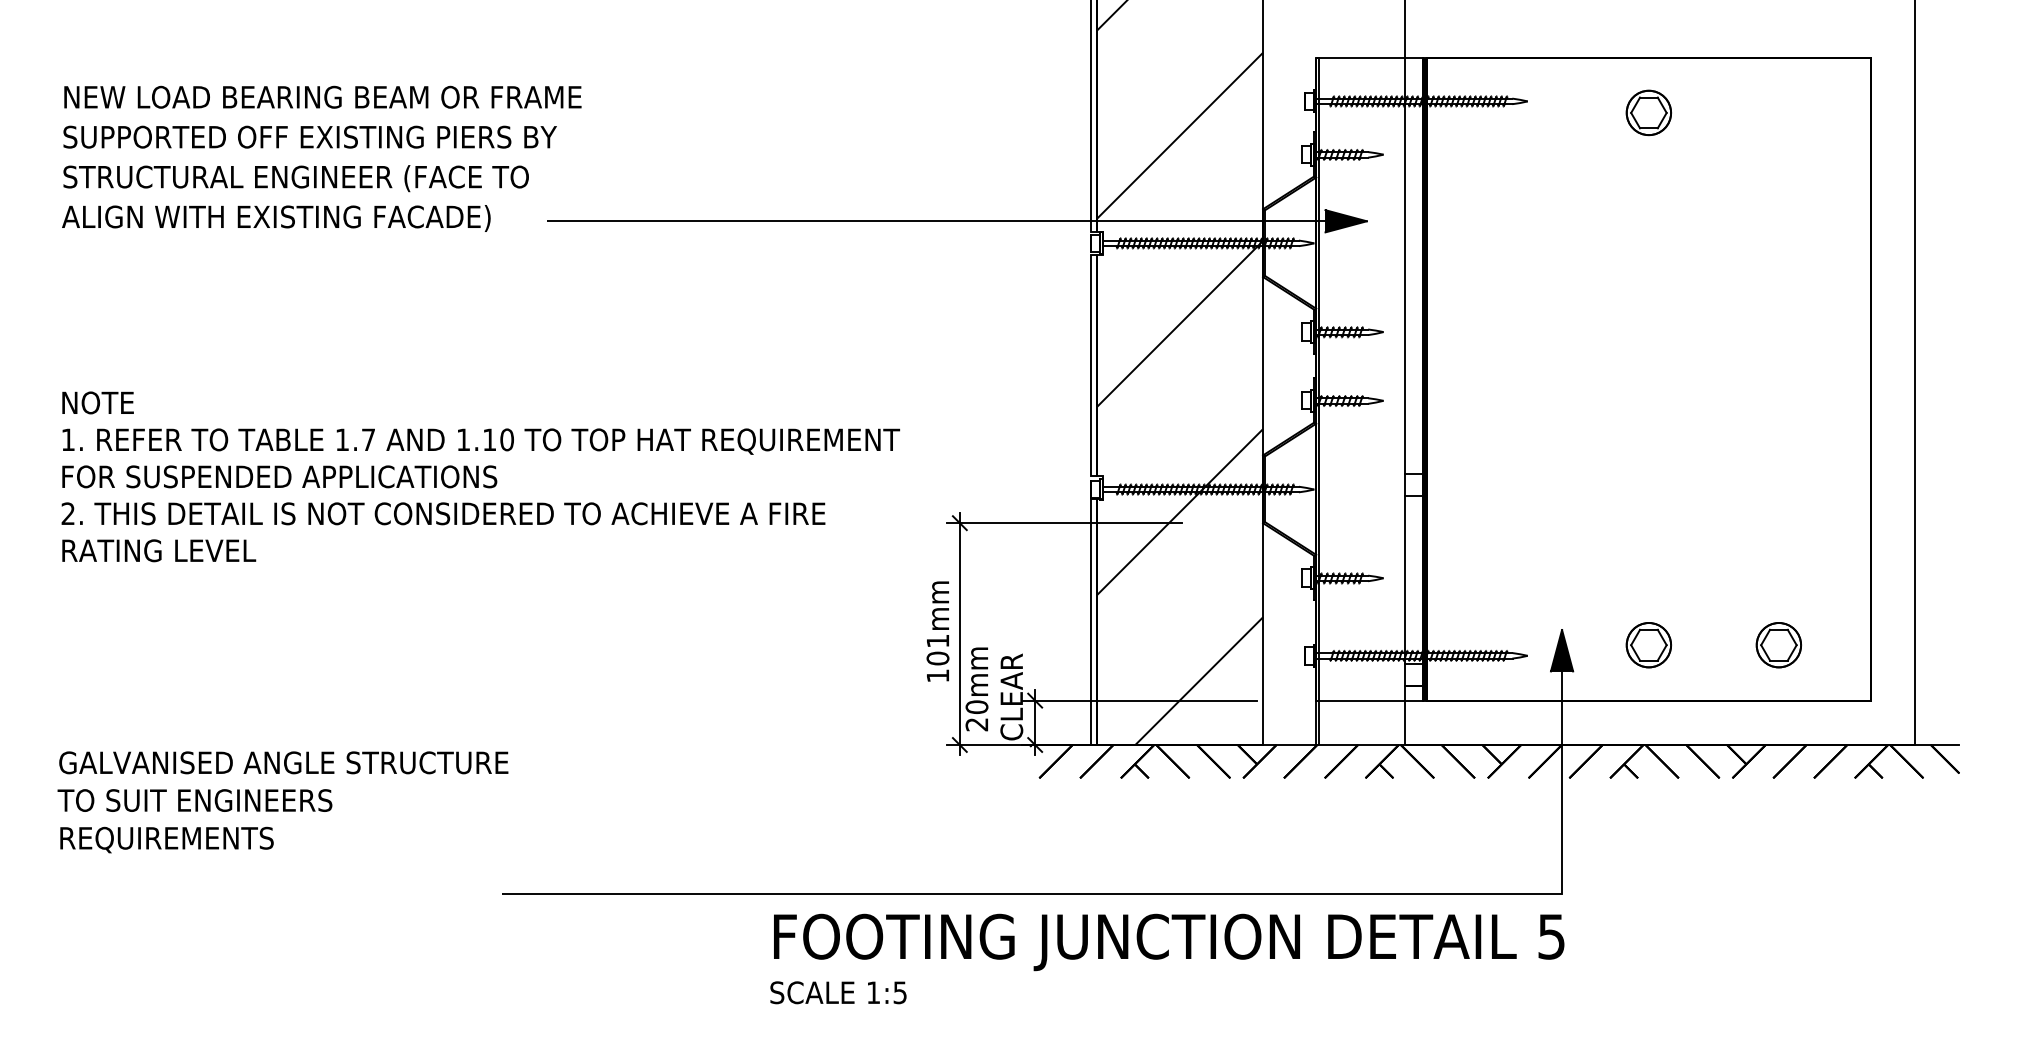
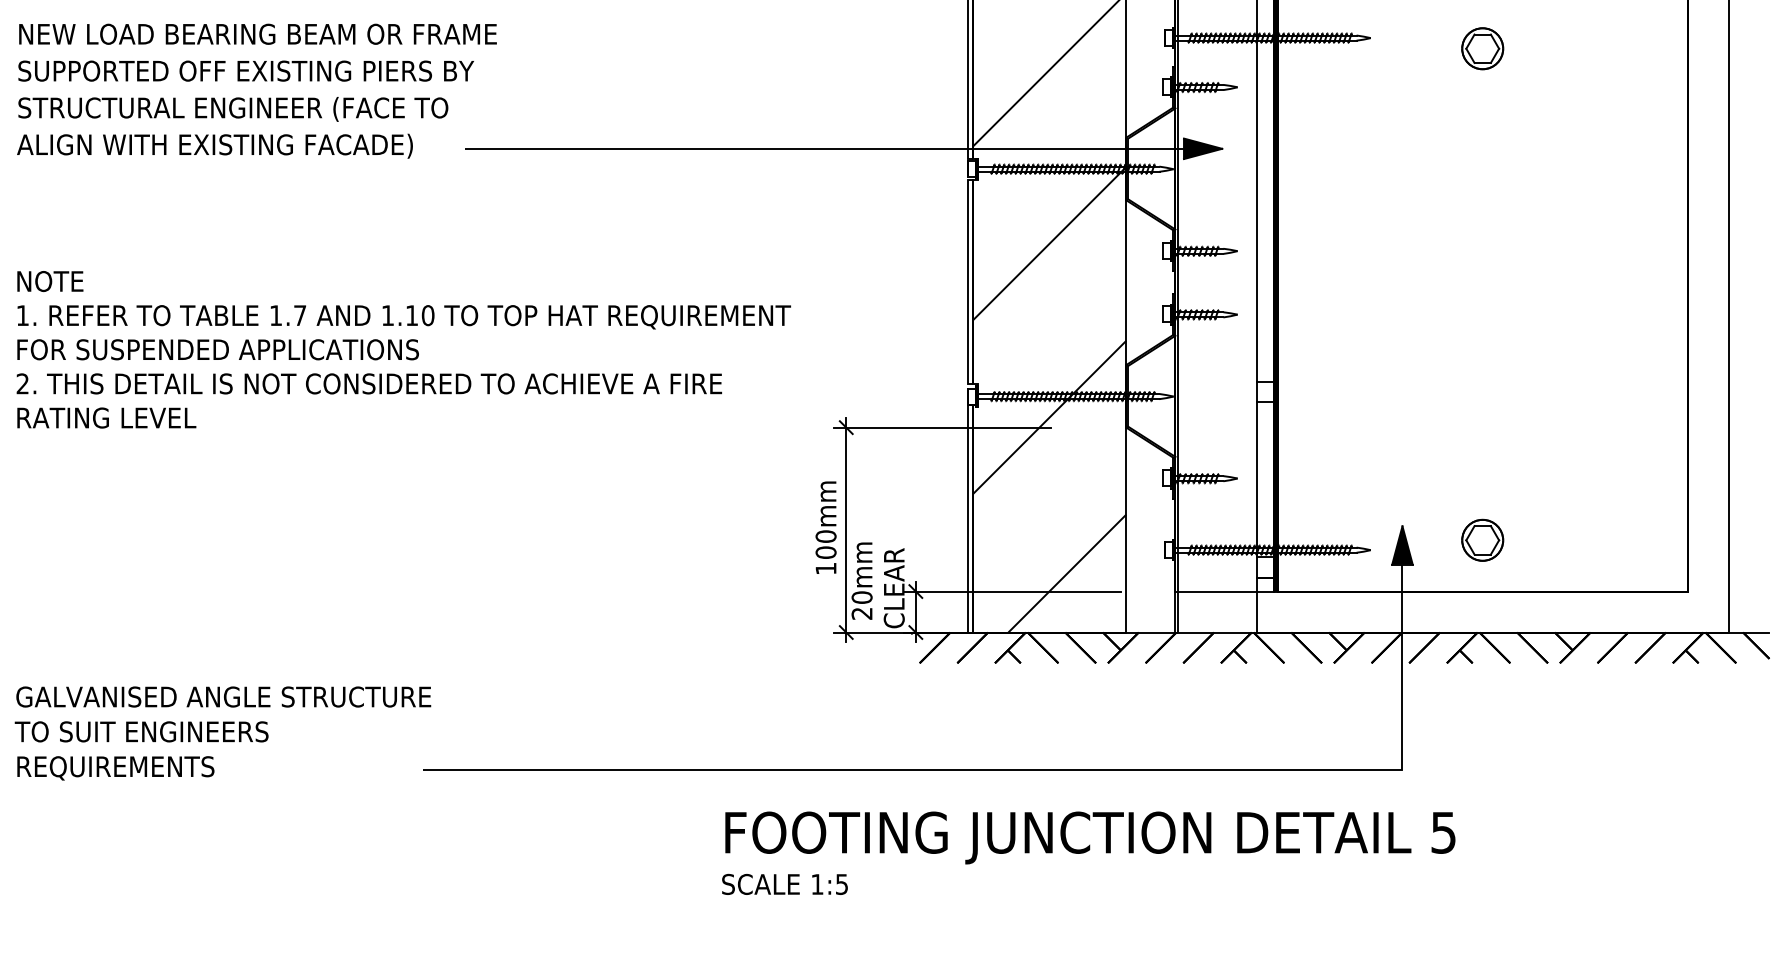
text: (480, 476) -> (403, 349), moved
text: (937, 640) -> (825, 536), 101mm -> 100mm
part: (1778, 645) -> (1602, 540), removed
text: (282, 802) -> (222, 733), moved
text: (1167, 958) -> (1088, 852), moved

